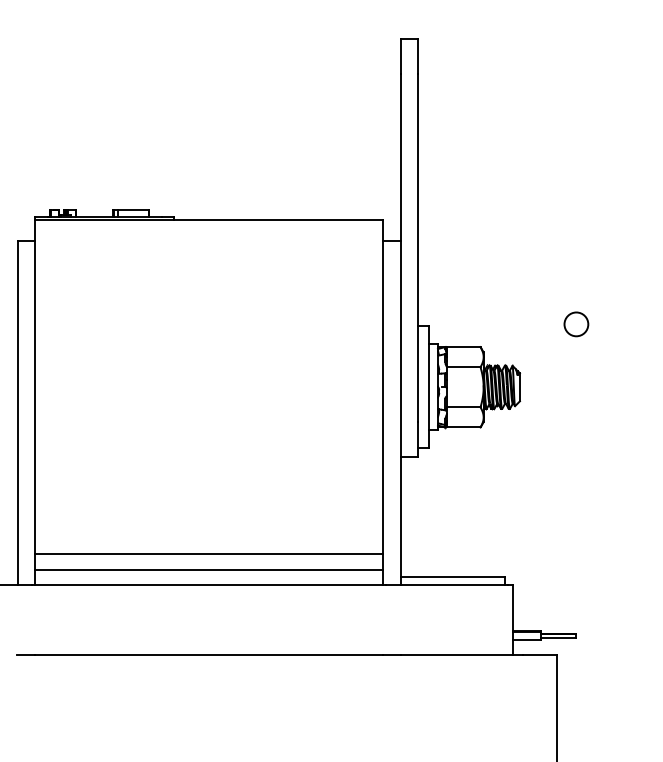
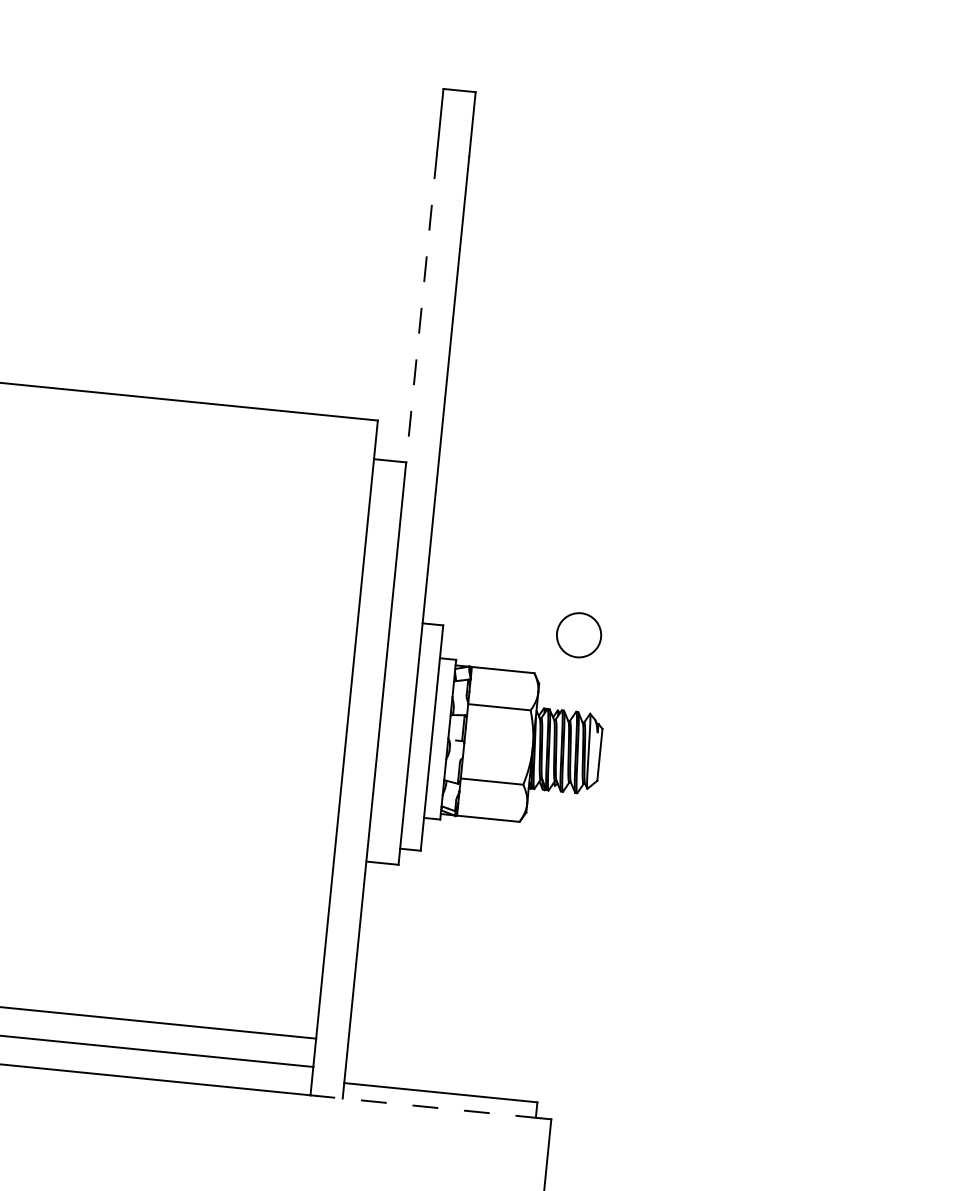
line: (400, 157) -> (421, 307), solid -> dashed
circle: (576, 324) -> (579, 635), moved
line: (447, 584) -> (429, 1106), solid -> dashed

